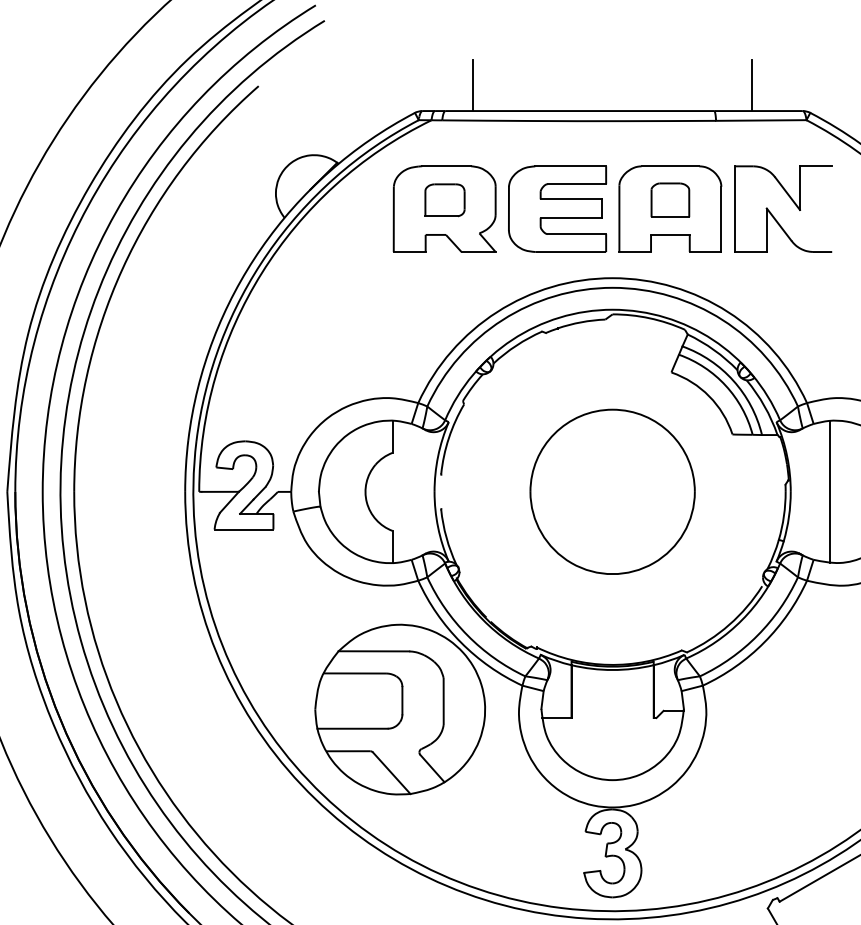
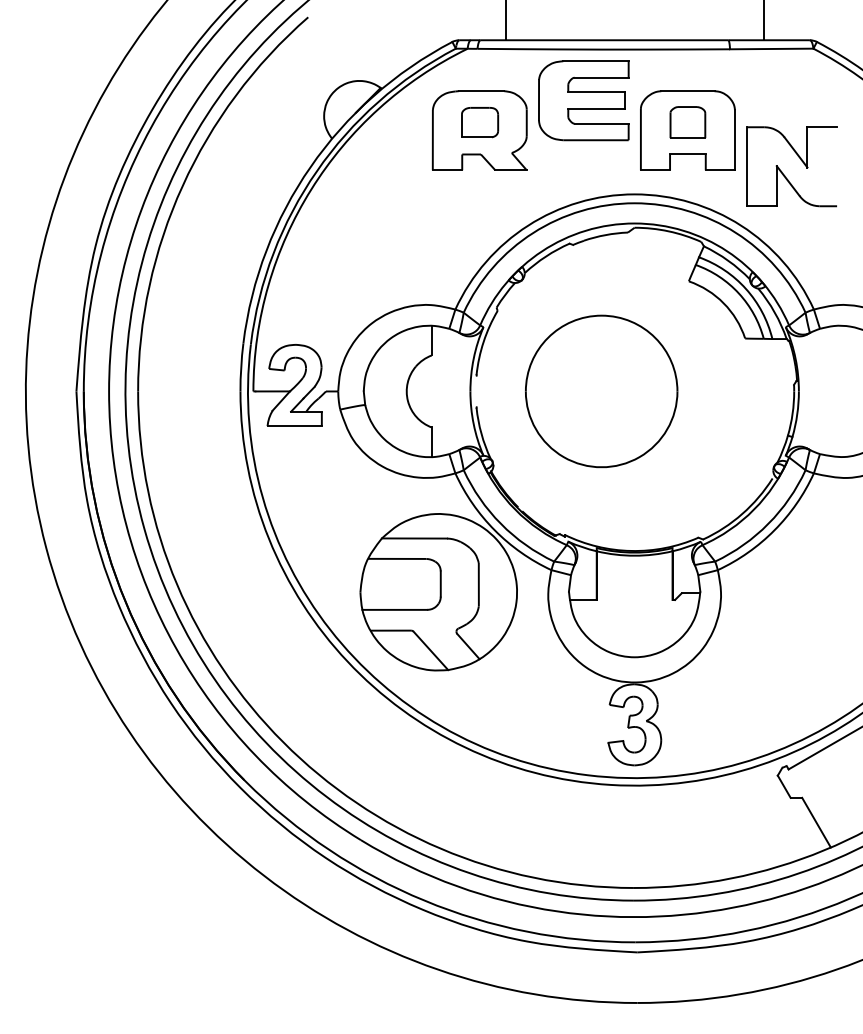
part: (557, 208) -> (583, 100), moved
part: (772, 214) -> (782, 171), moved
part: (612, 491) -> (601, 391), moved
line: (830, 491) -> (835, 391), removed

